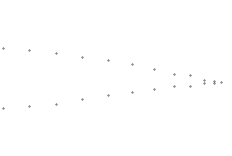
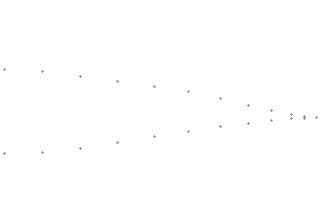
part: (190, 80) -> (271, 114), size x0.62

